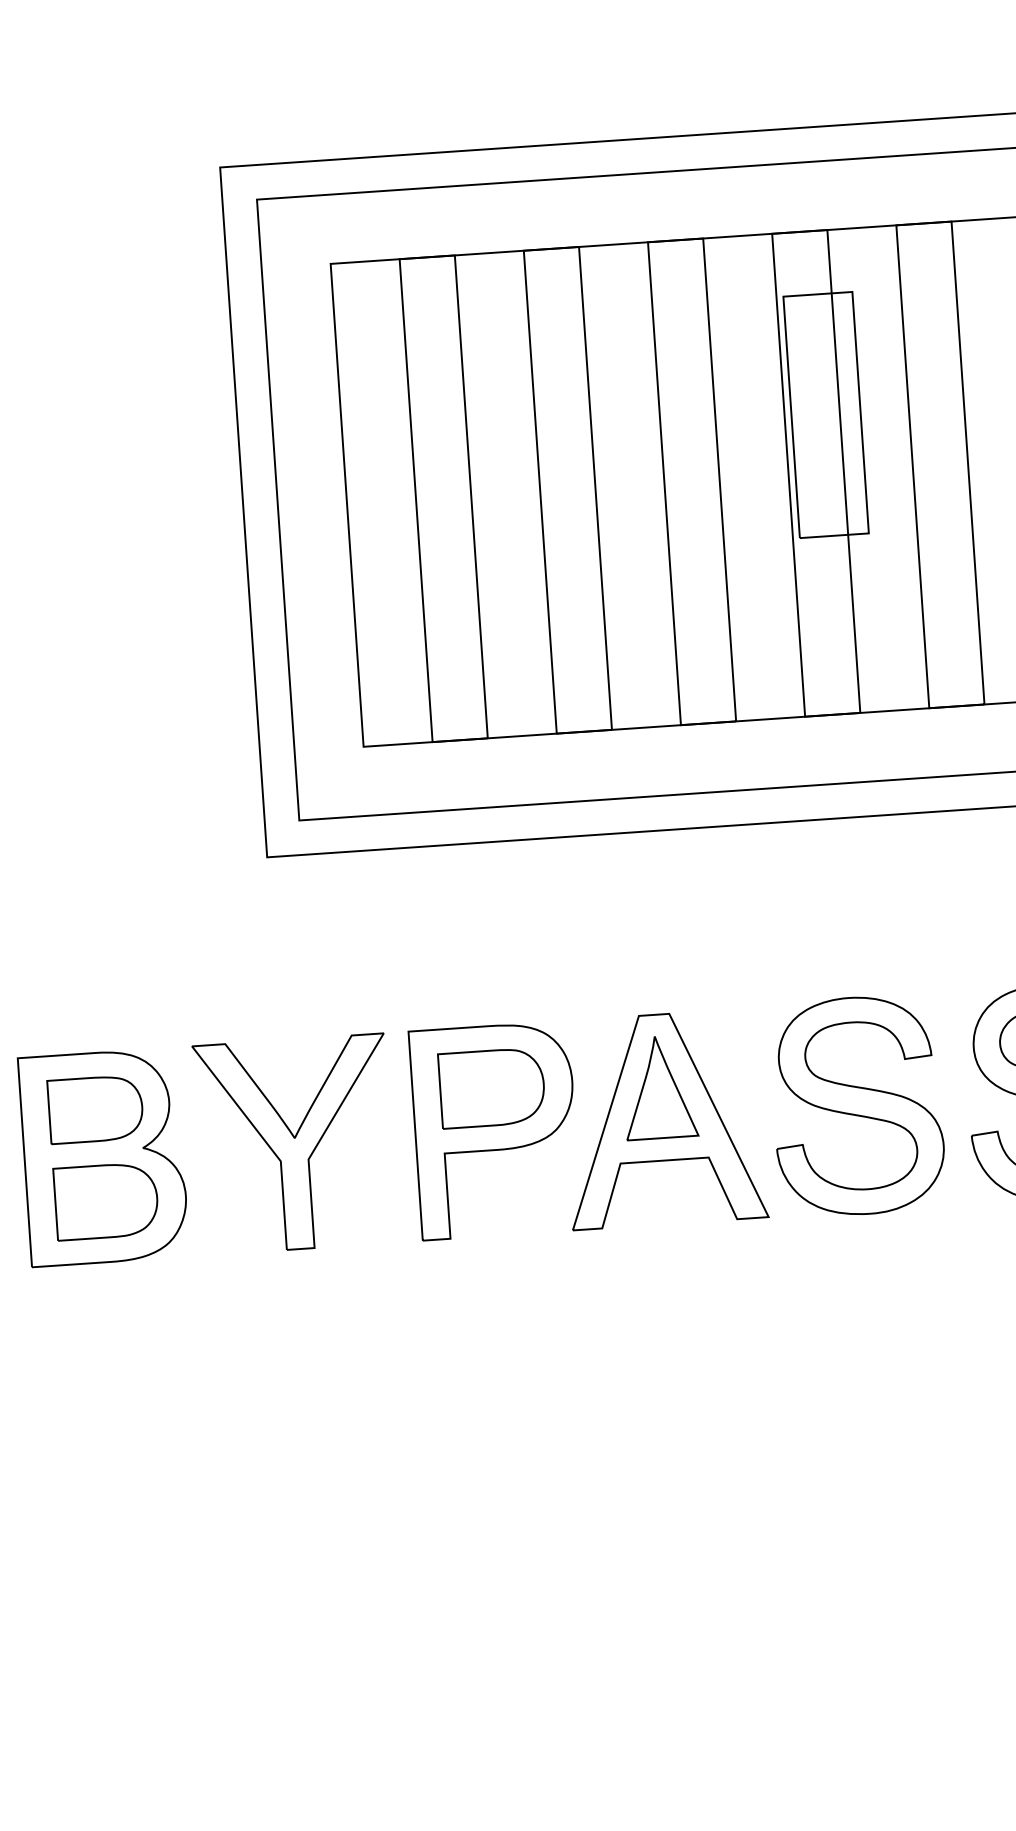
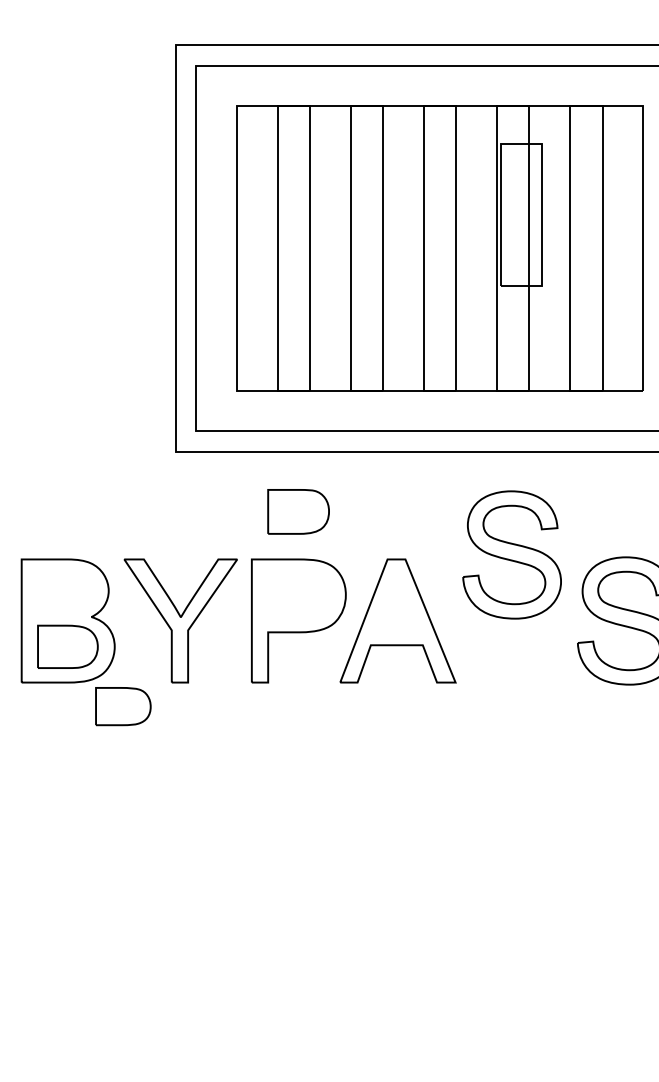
part: (658, 1086) -> (396, 601), removed
part: (491, 1087) -> (298, 511), moved
part: (856, 1105) -> (511, 554), moved
part: (95, 1109) -> (123, 706), moved

